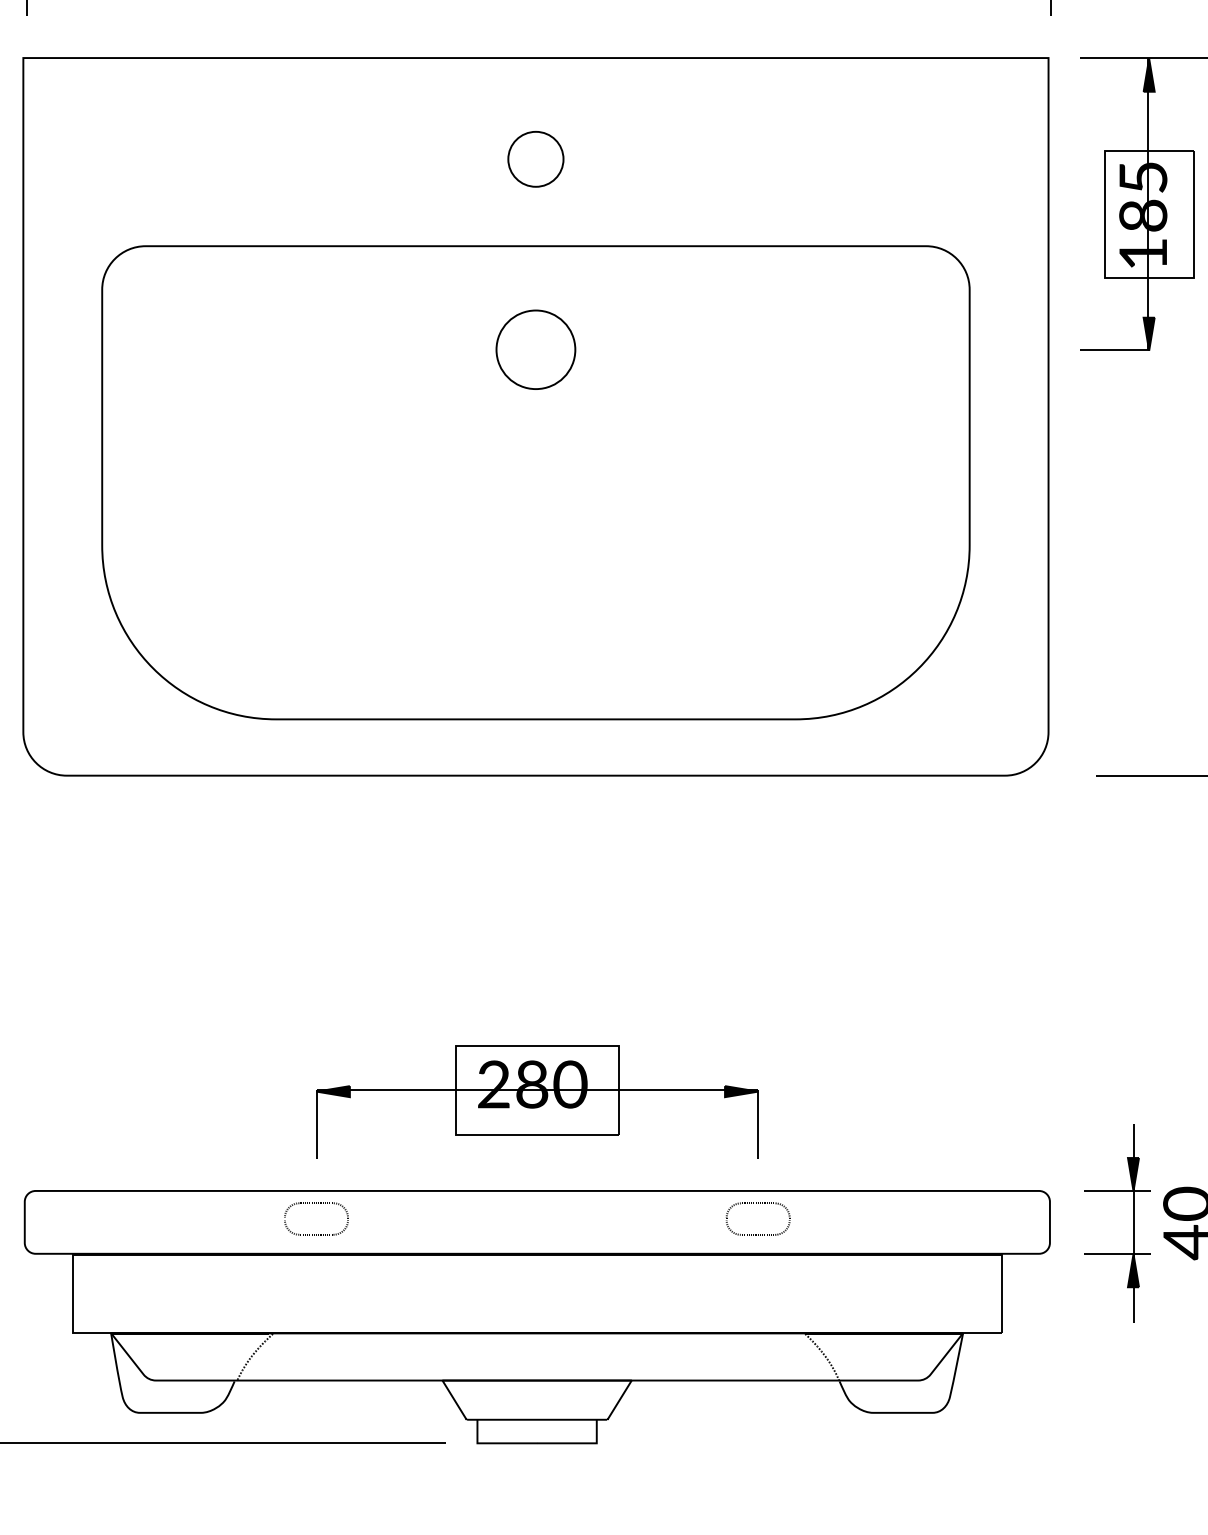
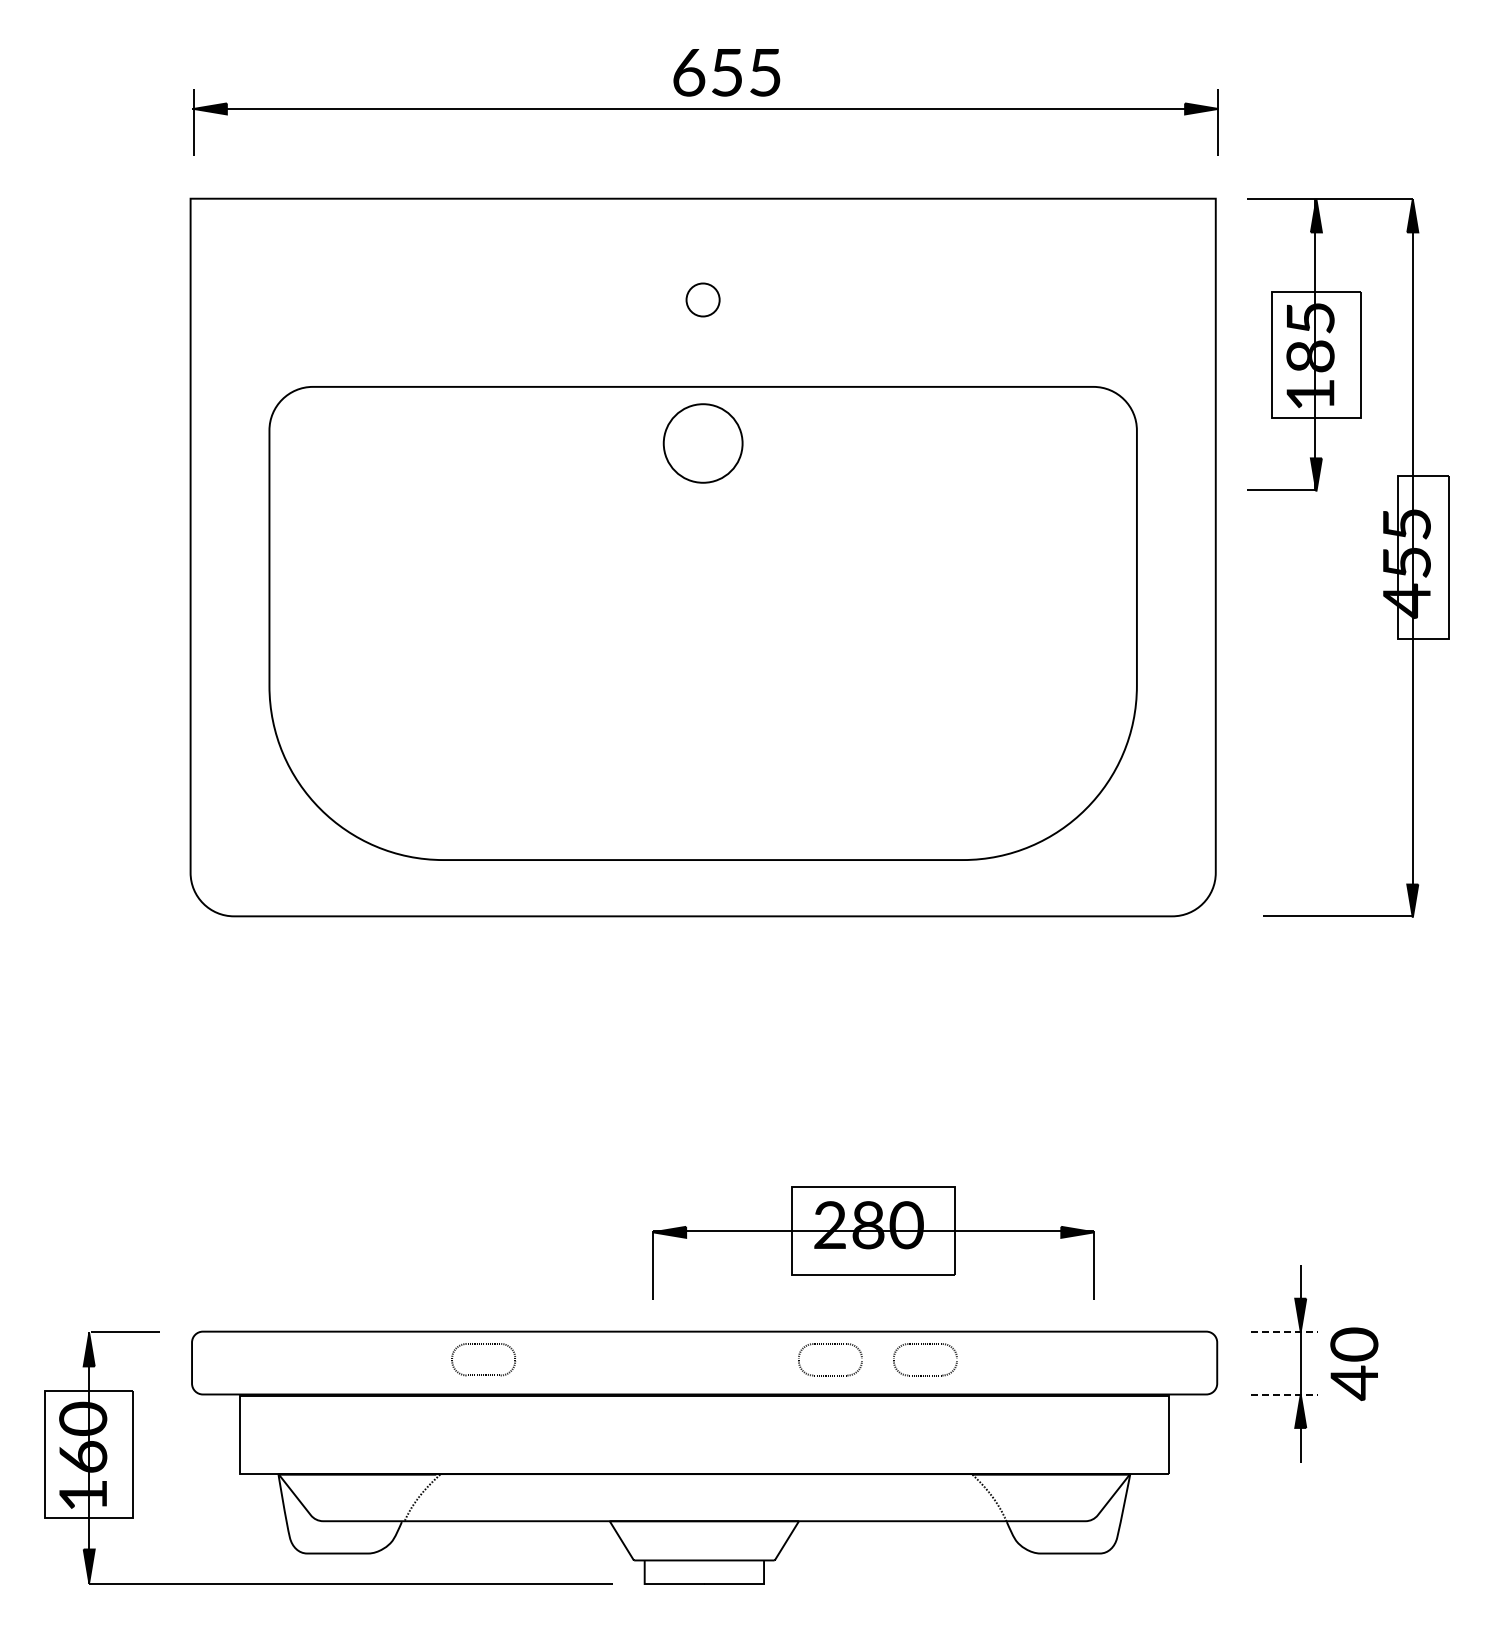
part: (535, 158) -> (702, 299), size x0.6
part: (535, 349) -> (702, 443), moved
part: (537, 1101) -> (873, 1242), moved
line: (1117, 1190) -> (1284, 1331), solid -> dashed
part: (663, 1203) -> (830, 1344), added
line: (1117, 1253) -> (1284, 1394), solid -> dashed

